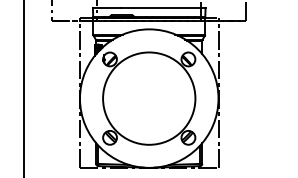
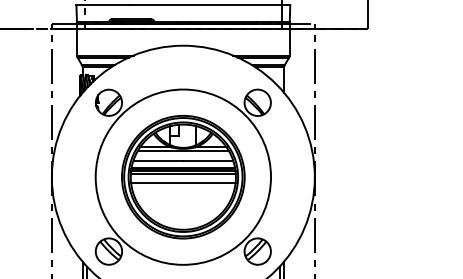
part: (149, 98) -> (183, 176), added

